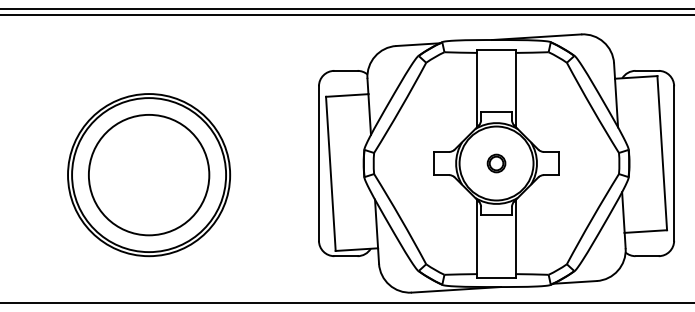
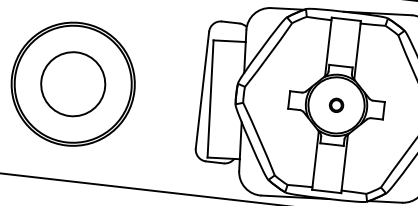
circle: (148, 174) -> (72, 83), size x0.7

